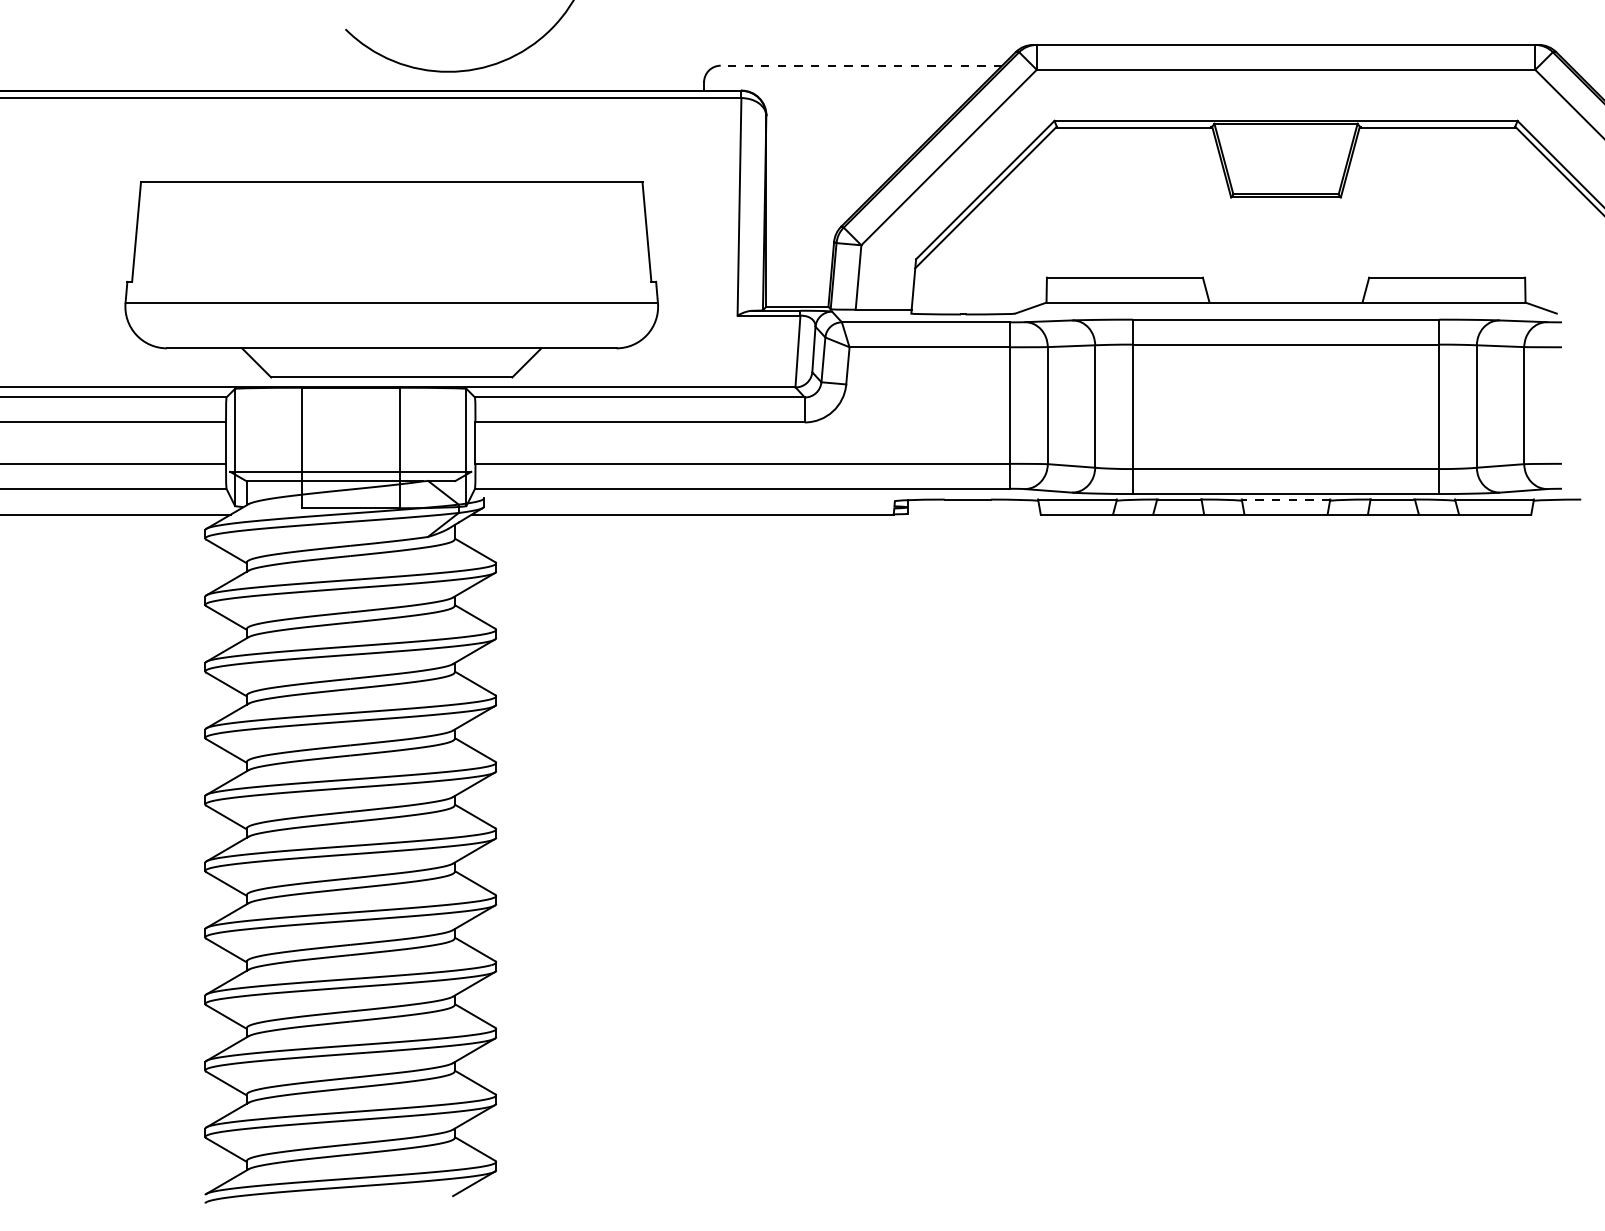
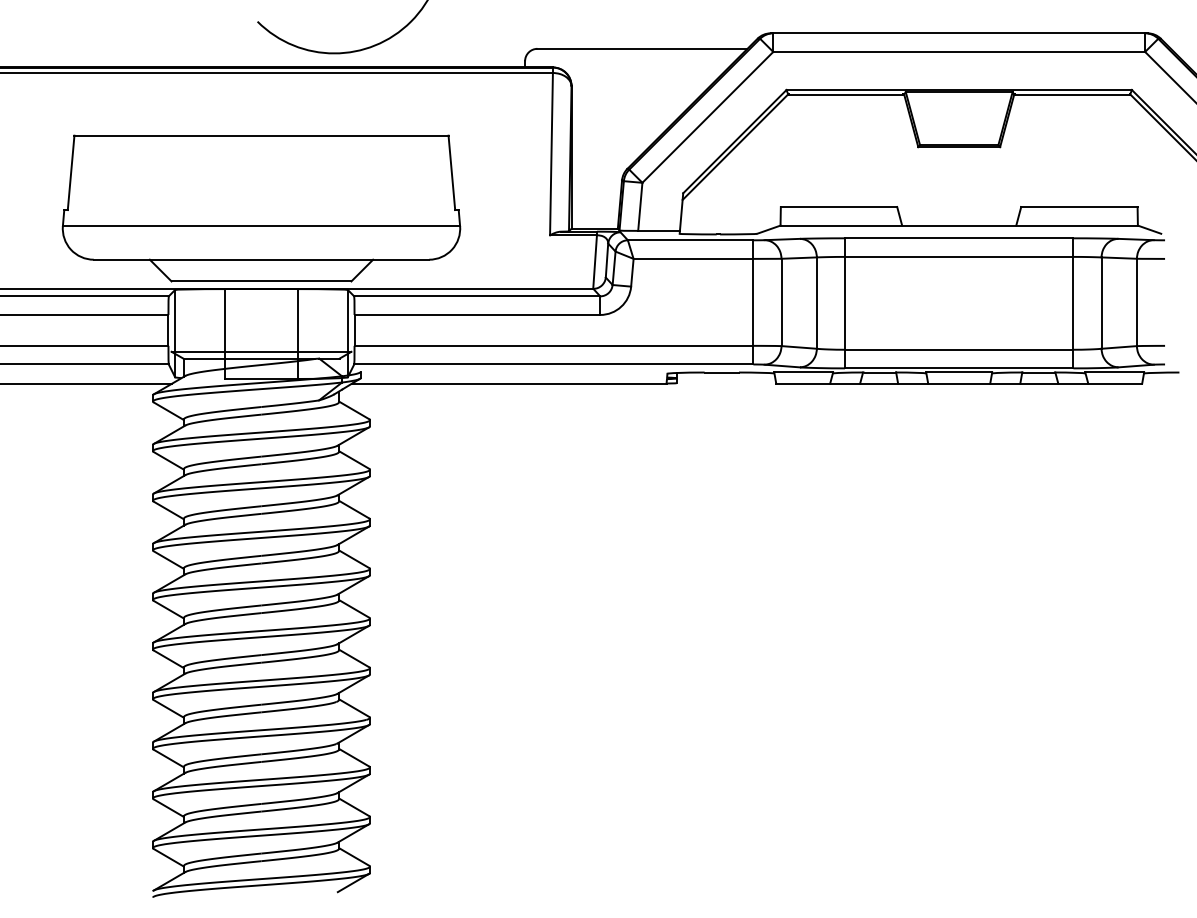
line: (861, 65) -> (642, 48), dashed -> solid
part: (391, 279) -> (261, 208), moved
line: (1285, 499) -> (958, 372), dashed -> solid

